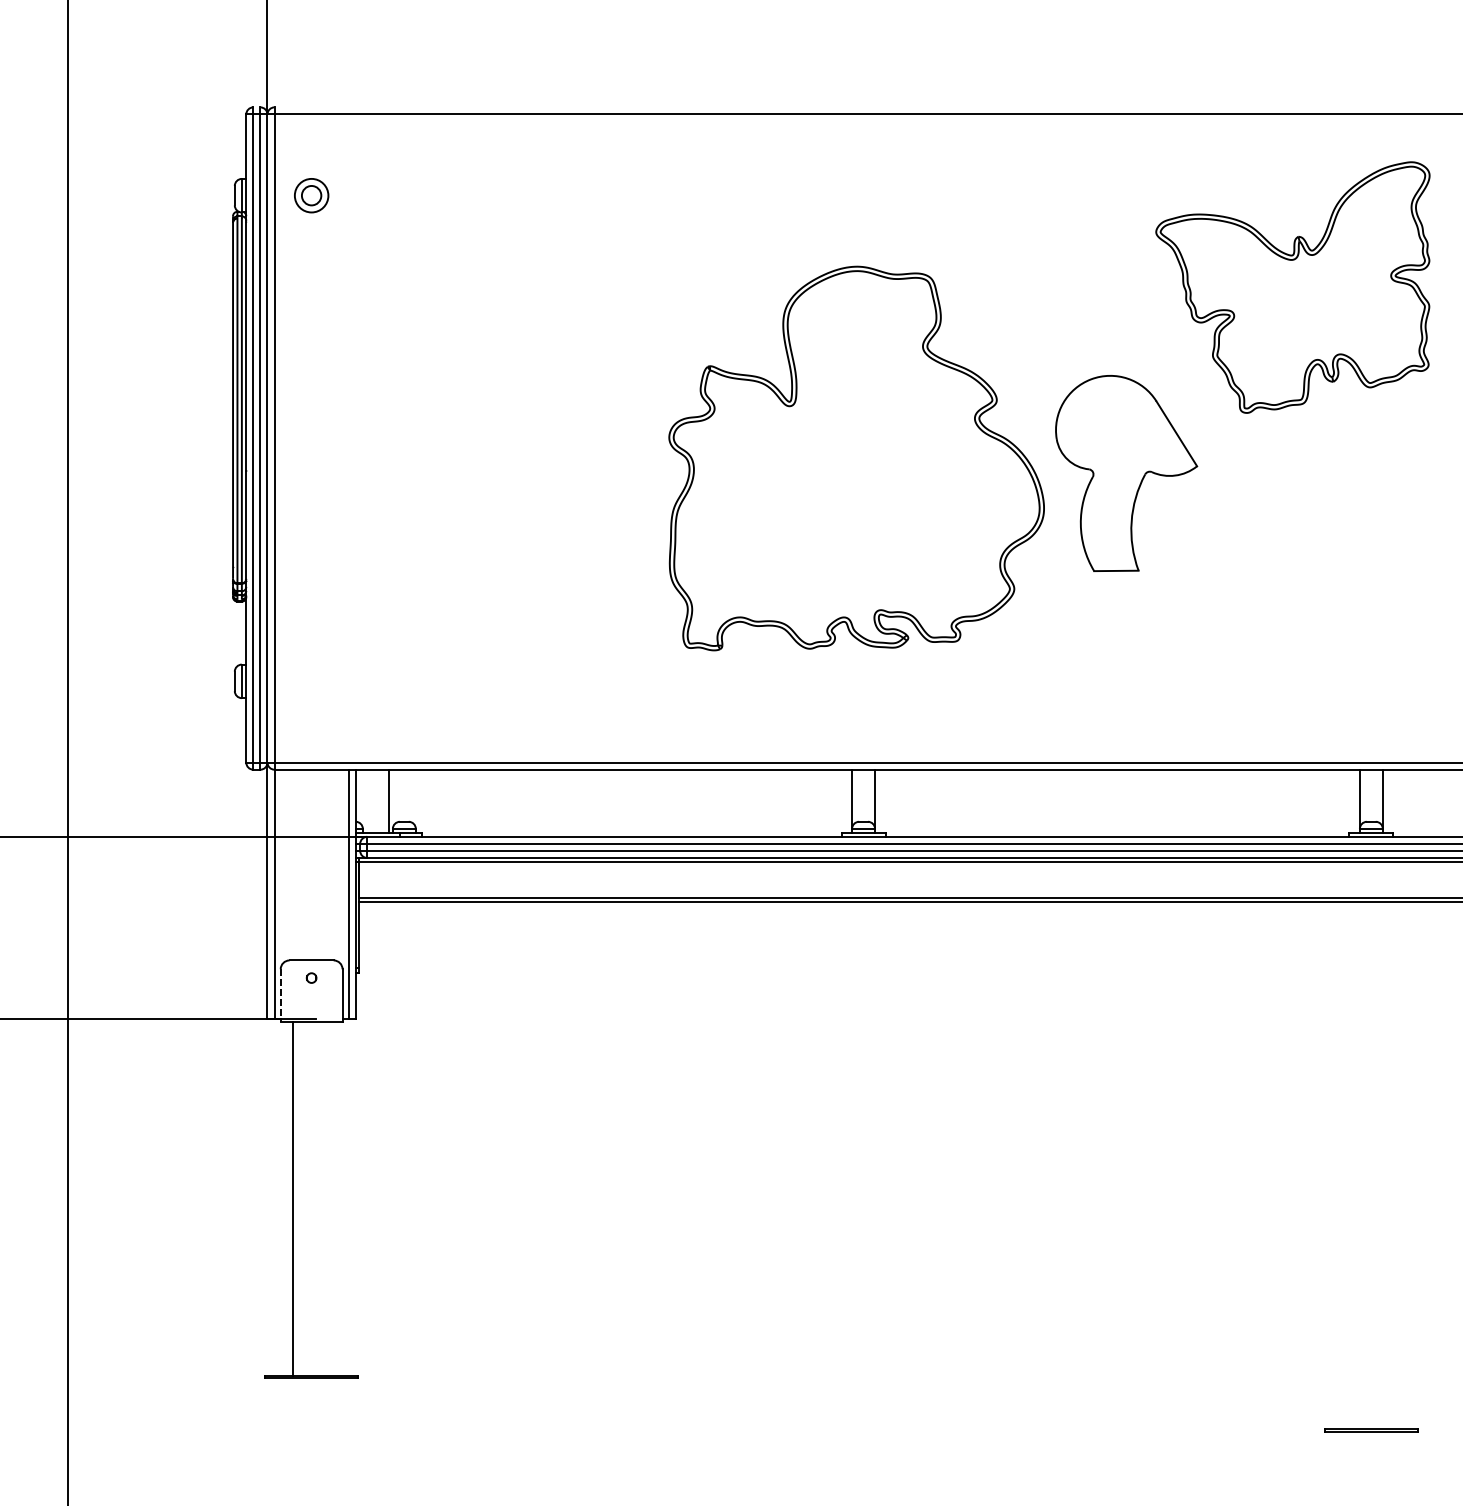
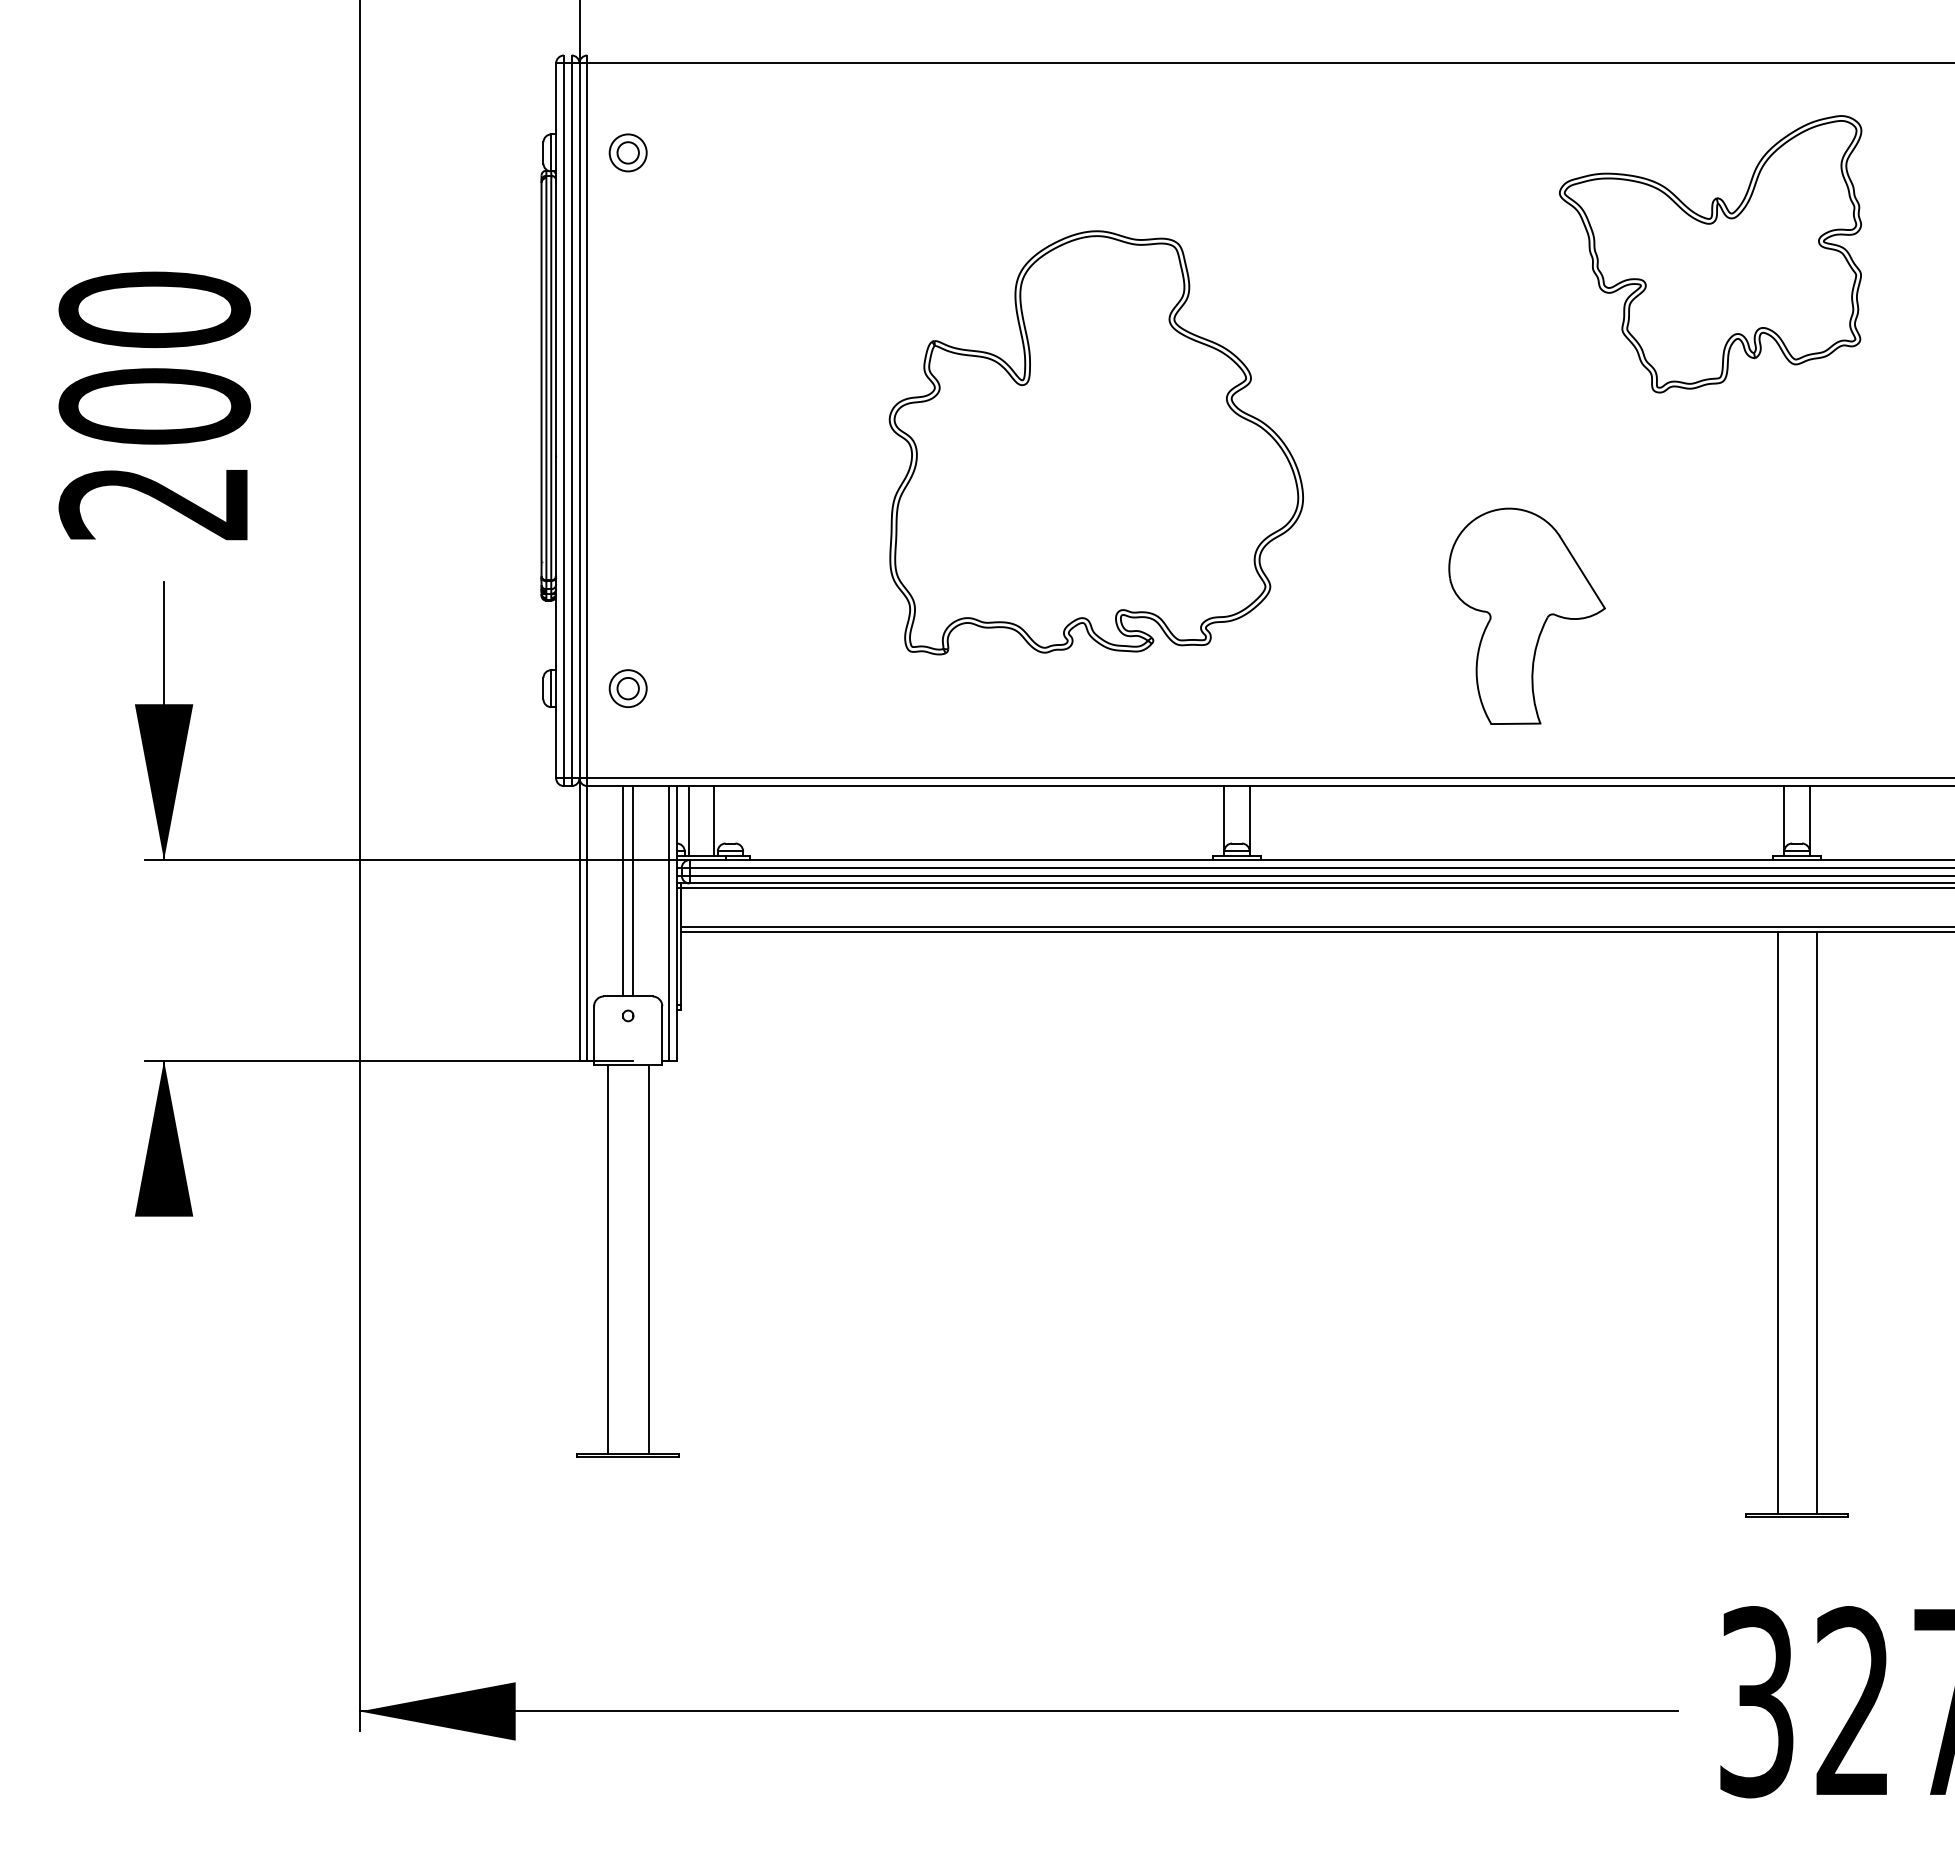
part: (855, 458) -> (1095, 442), moved
part: (1126, 472) -> (1526, 615), moved
part: (310, 681) -> (627, 688), added
line: (366, 801) -> (688, 821), added
line: (307, 865) -> (623, 891), added
line: (316, 865) -> (633, 891), added
line: (281, 995) -> (594, 1035), dashed -> solid
line: (1353, 1165) -> (1777, 1222), added
line: (1388, 1165) -> (1816, 1222), added
line: (330, 1198) -> (648, 1259), added

